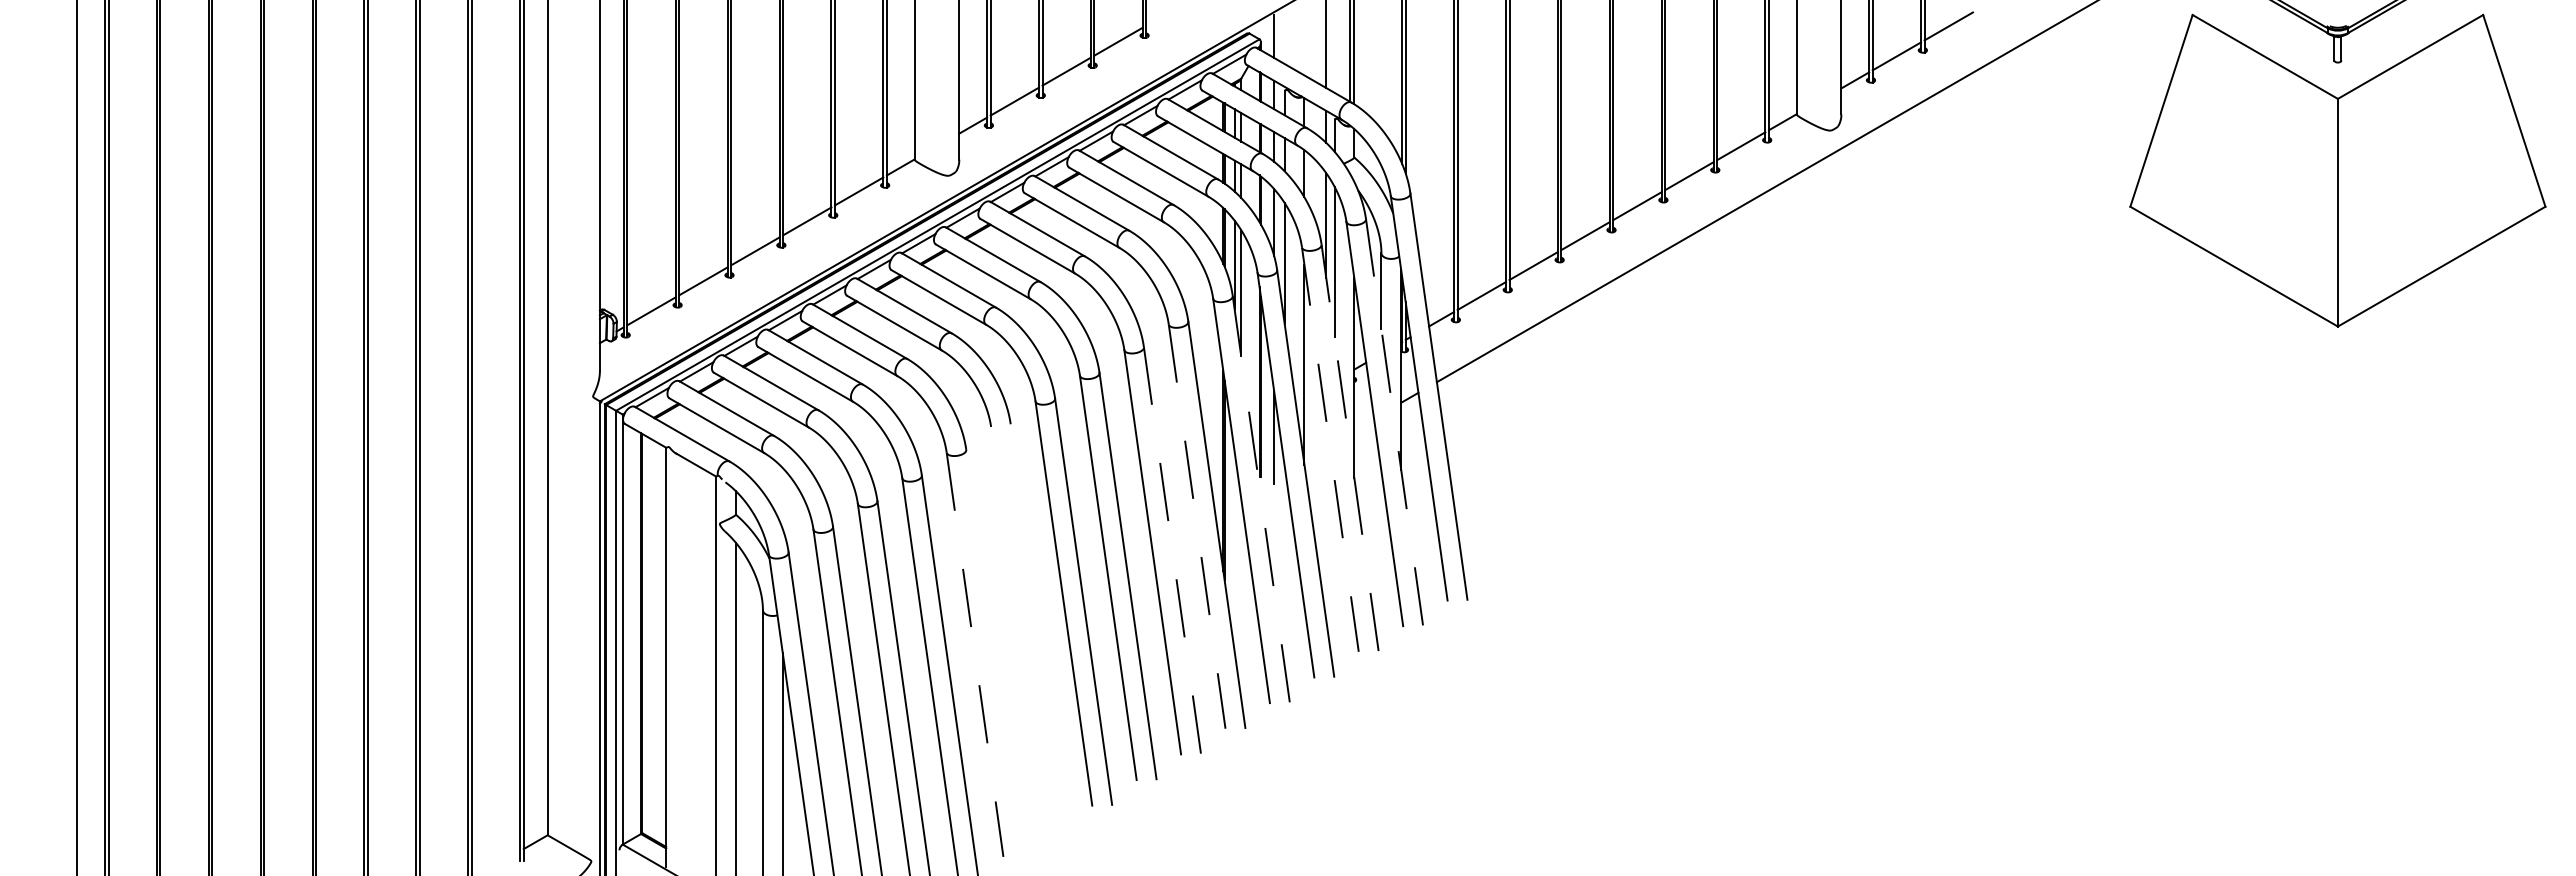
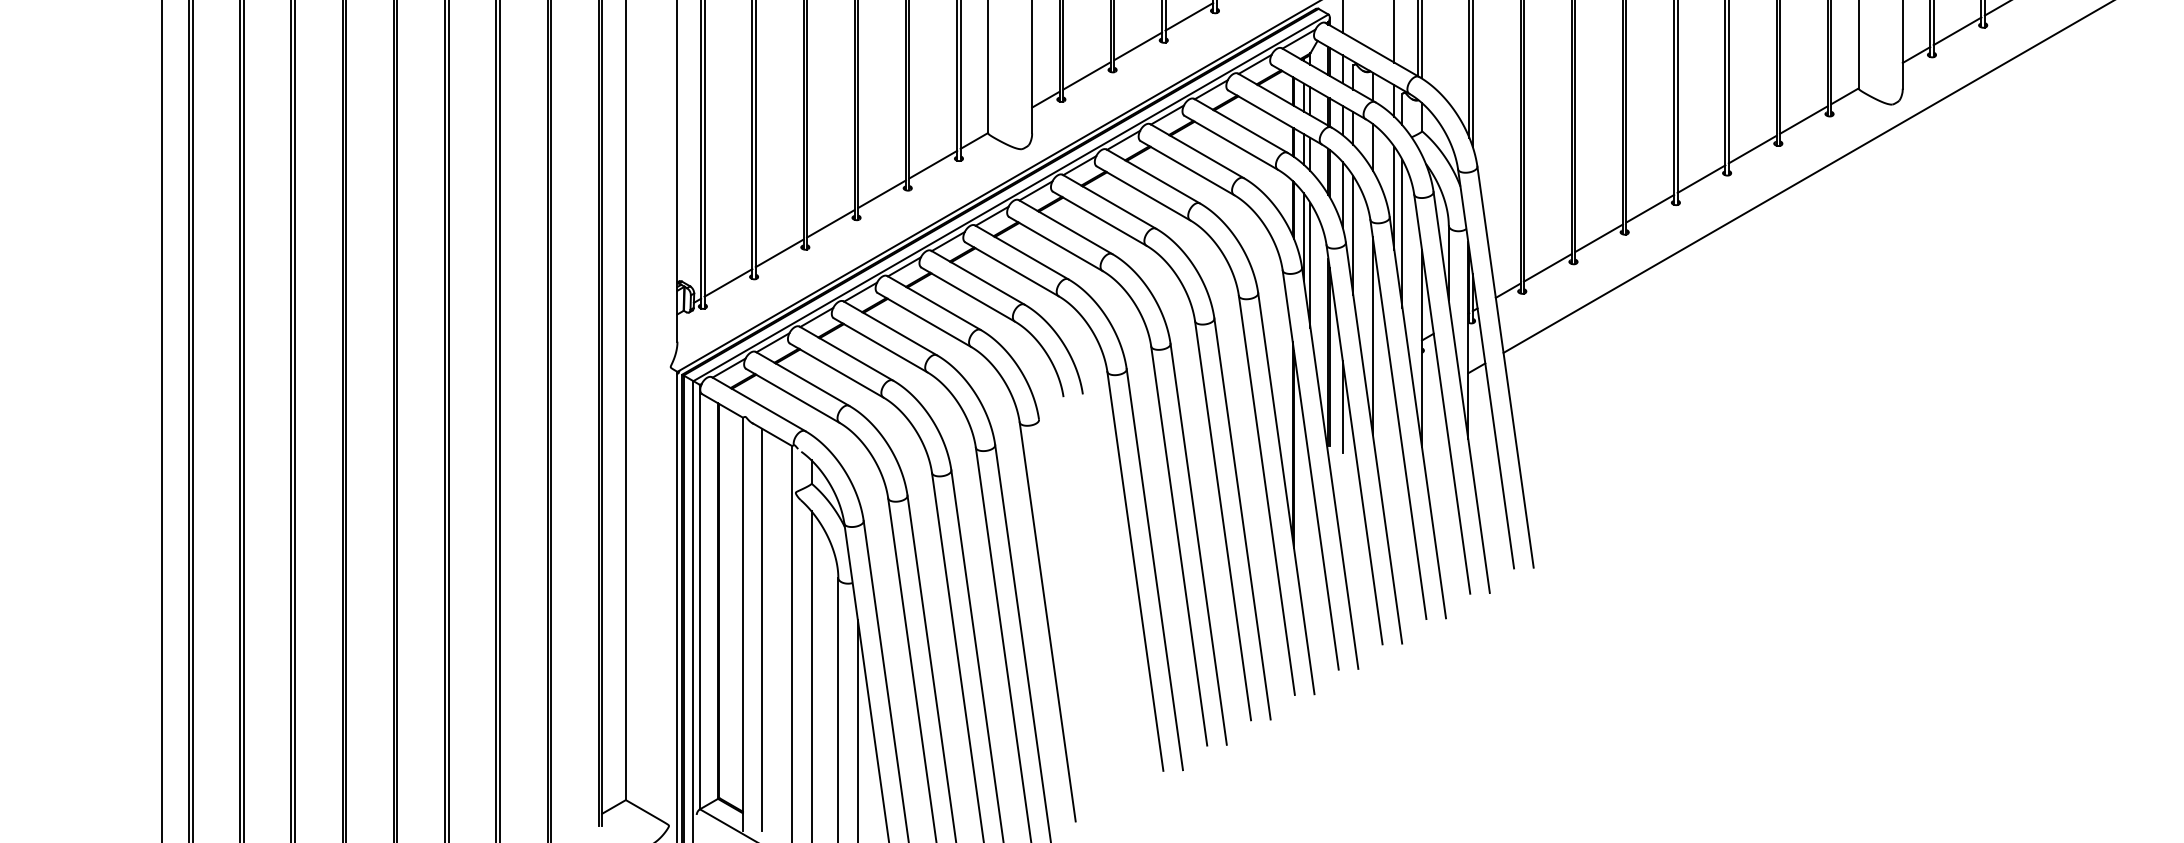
line: (1394, 421) -> (1461, 391), dashed -> solid
line: (1350, 447) -> (1418, 417), dashed -> solid
line: (1330, 450) -> (1398, 420), dashed -> solid
line: (1261, 498) -> (1330, 467), dashed -> solid
line: (1197, 527) -> (1267, 496), dashed -> solid
line: (1172, 549) -> (1242, 518), dashed -> solid
line: (975, 655) -> (1048, 622), dashed -> solid
line: (686, 662) -> (762, 629), added

